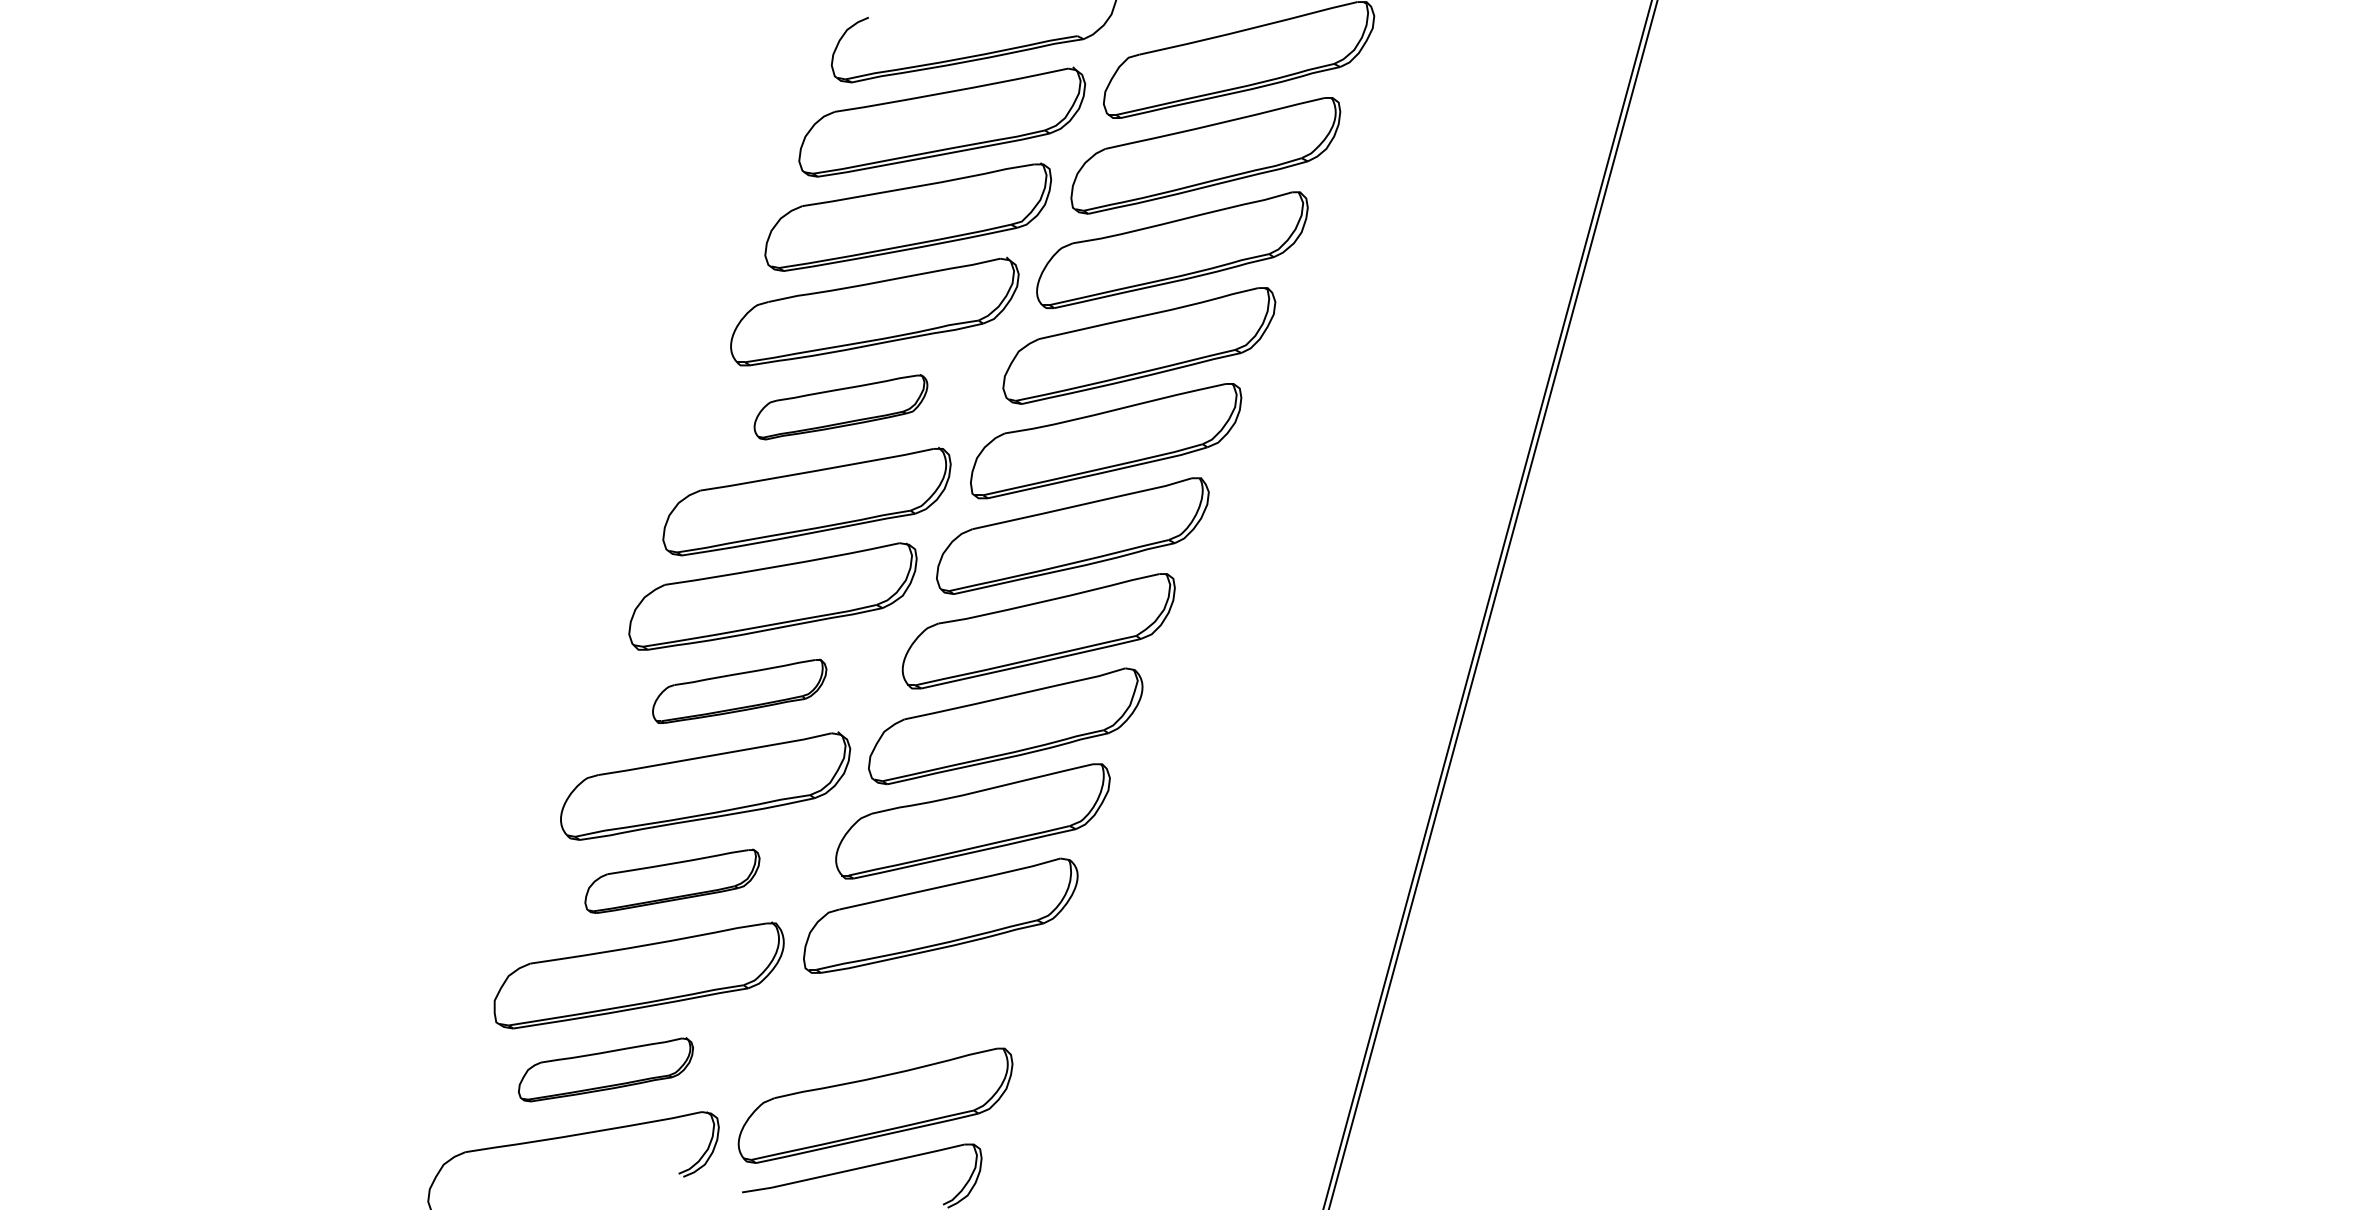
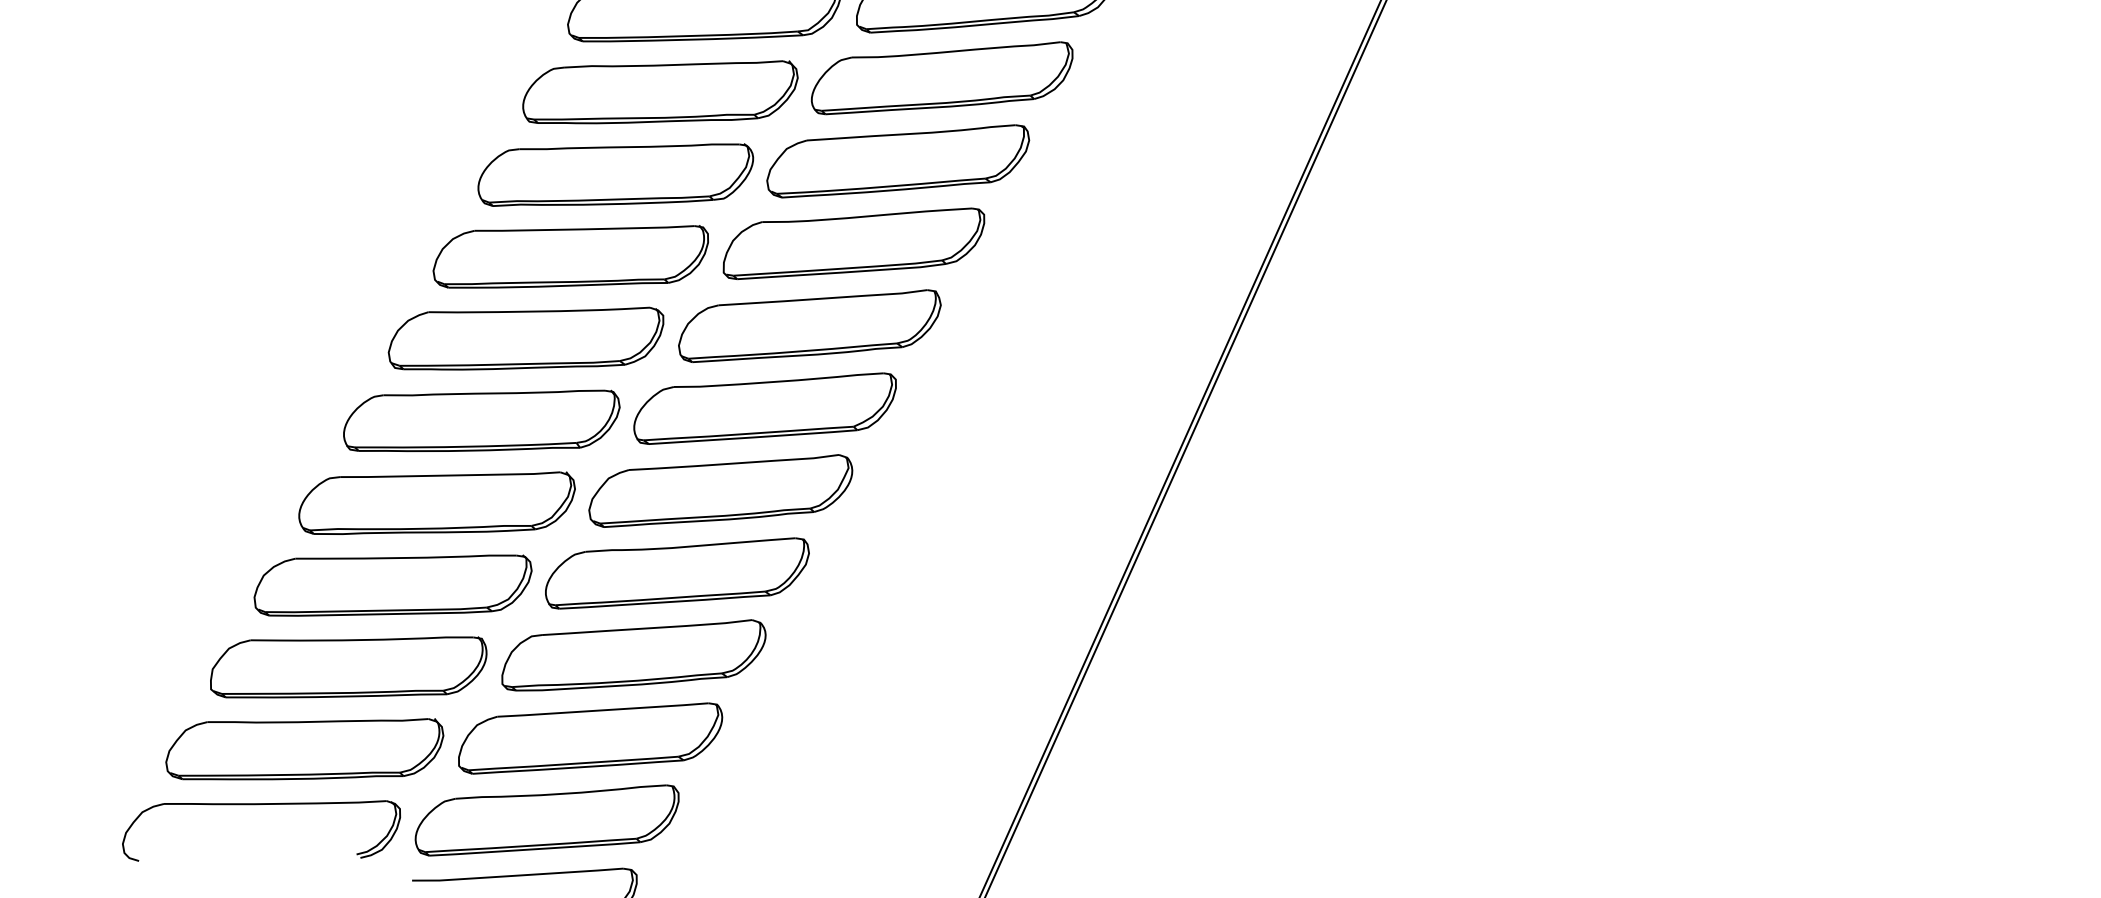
part: (840, 406) -> (615, 173), size x1.67
part: (739, 691) -> (481, 420), size x1.67
part: (672, 881) -> (392, 585), size x1.67
part: (908, 1011) -> (590, 738), added
part: (605, 1069) -> (304, 748), size x1.67

